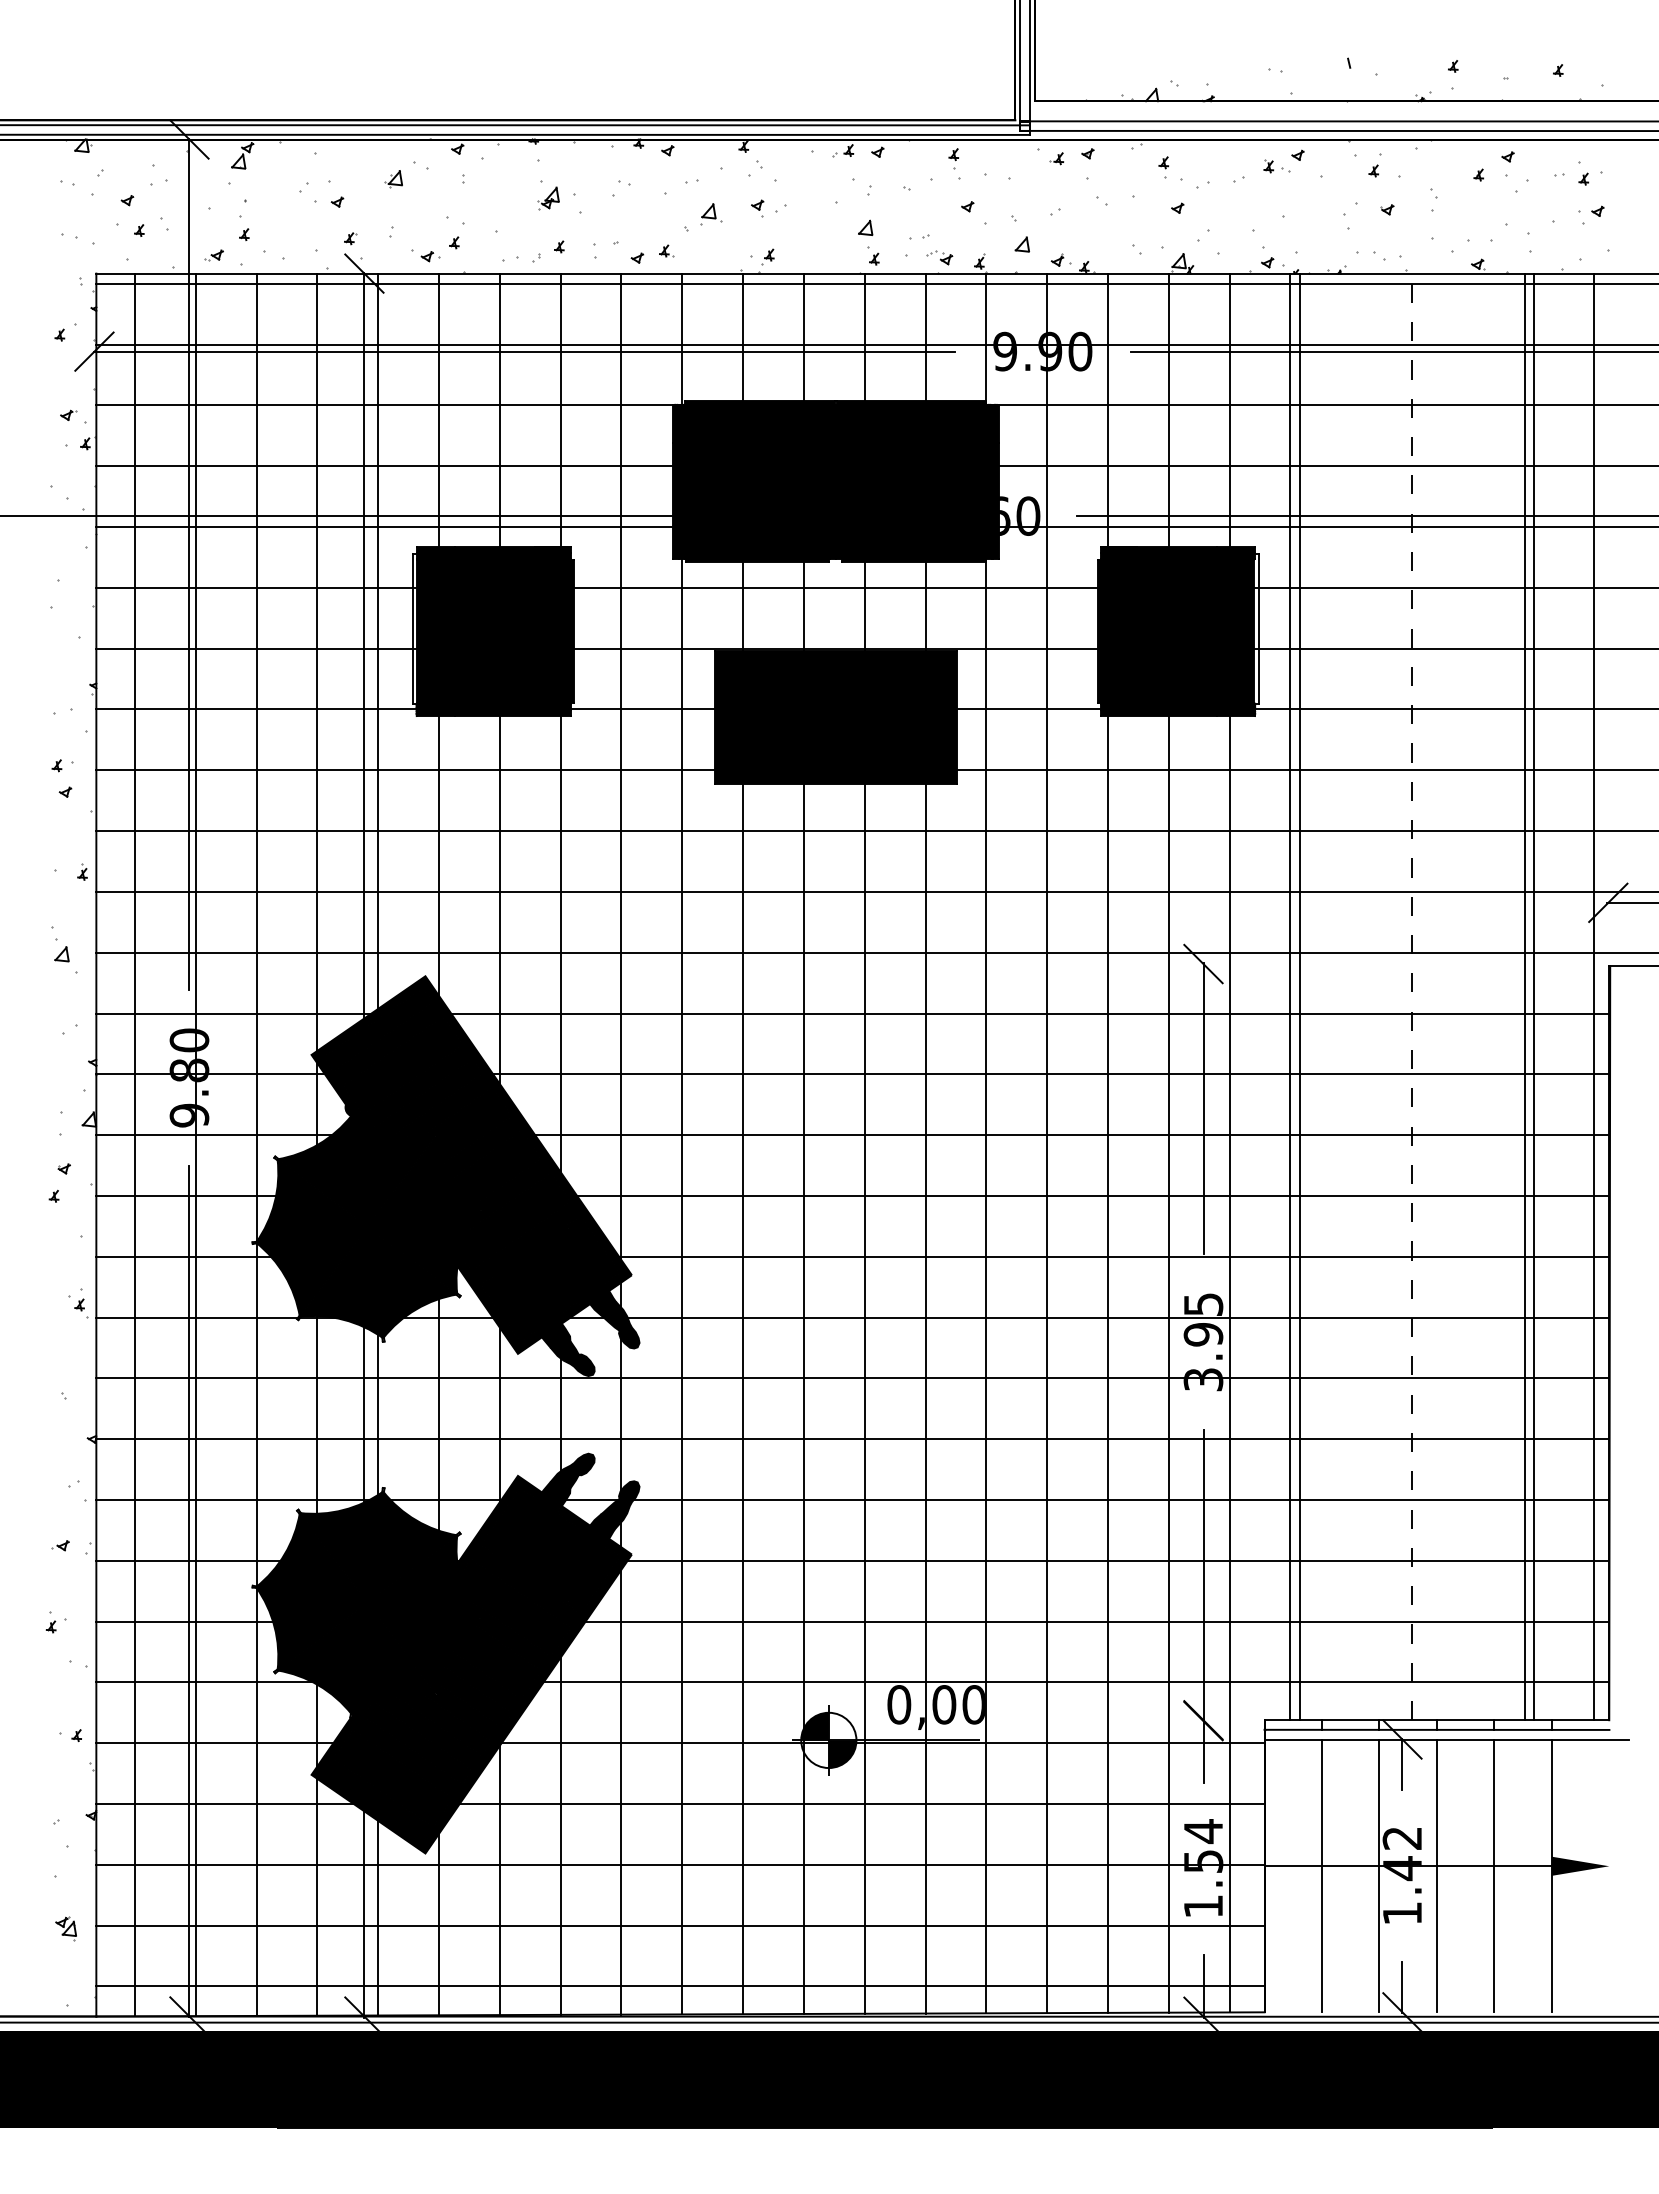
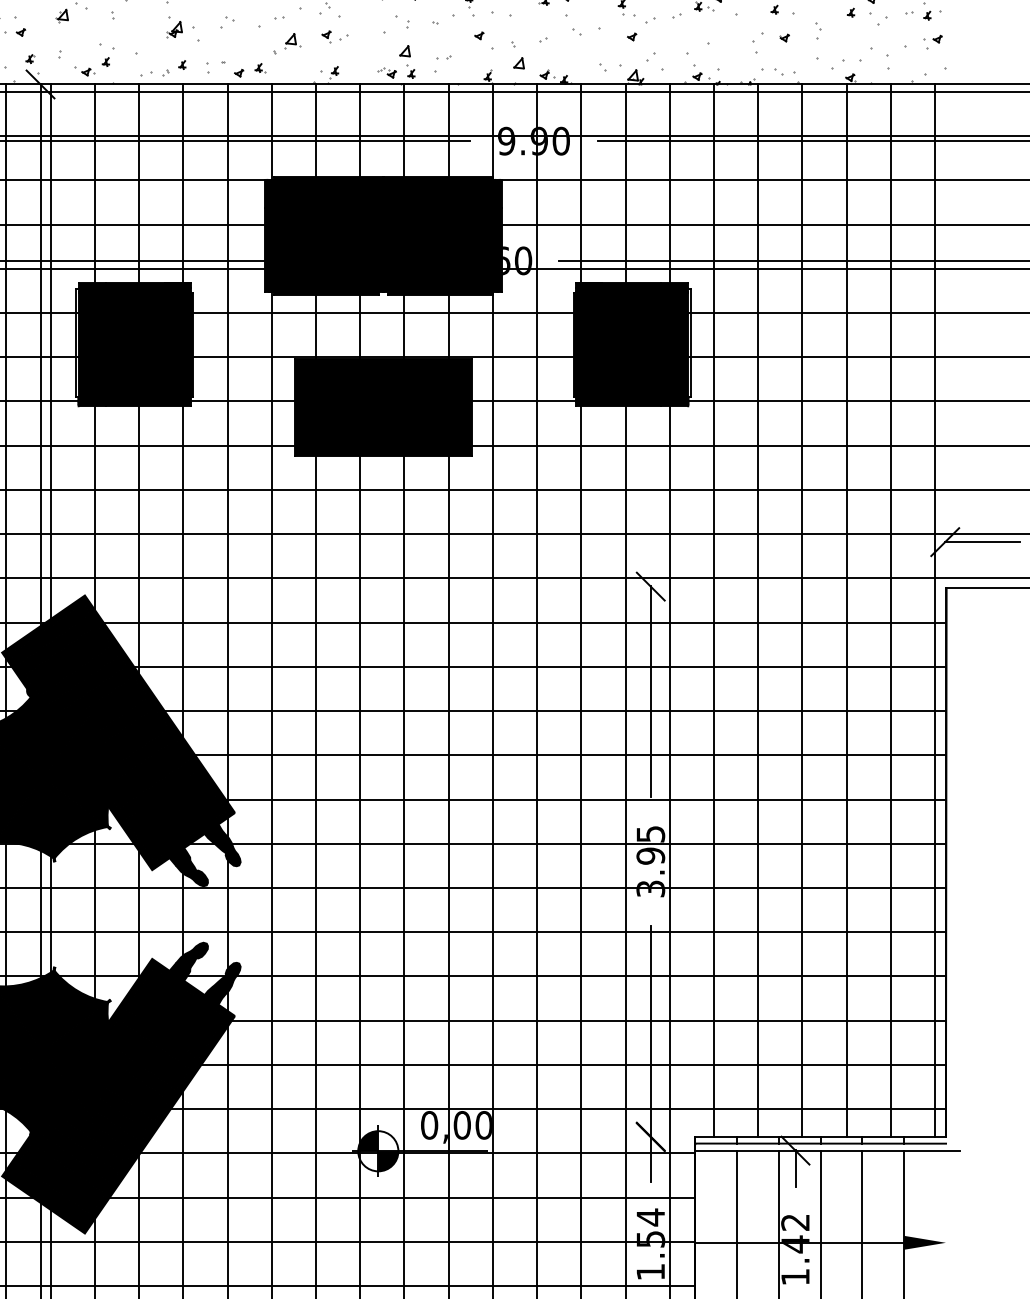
part: (939, 257) -> (386, 72), moved
line: (1300, 996) -> (758, 610), moved
line: (1411, 996) -> (802, 610), dashed -> solid
line: (1524, 996) -> (846, 610), moved

